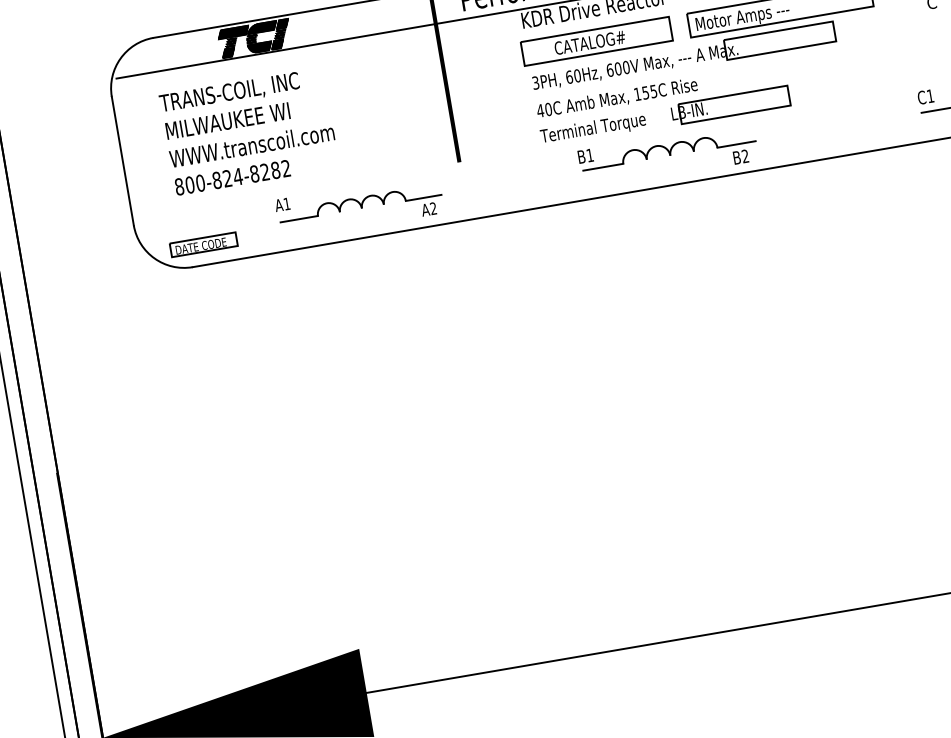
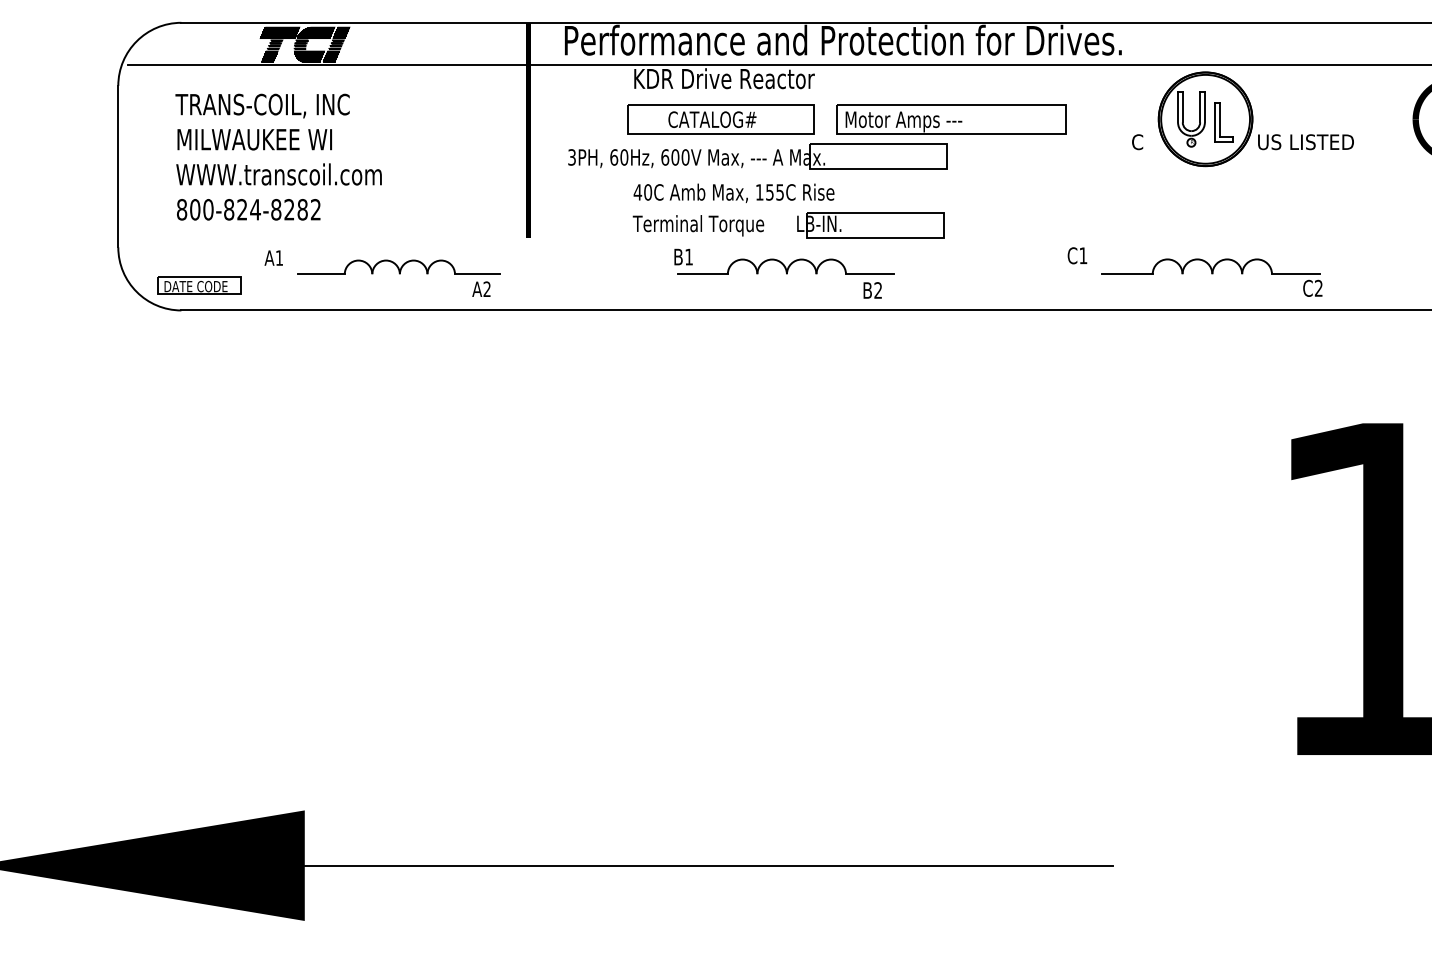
part: (683, 56) -> (757, 156), moved
text: (925, 96) -> (1077, 255), moved
text: (282, 204) -> (273, 257), moved

